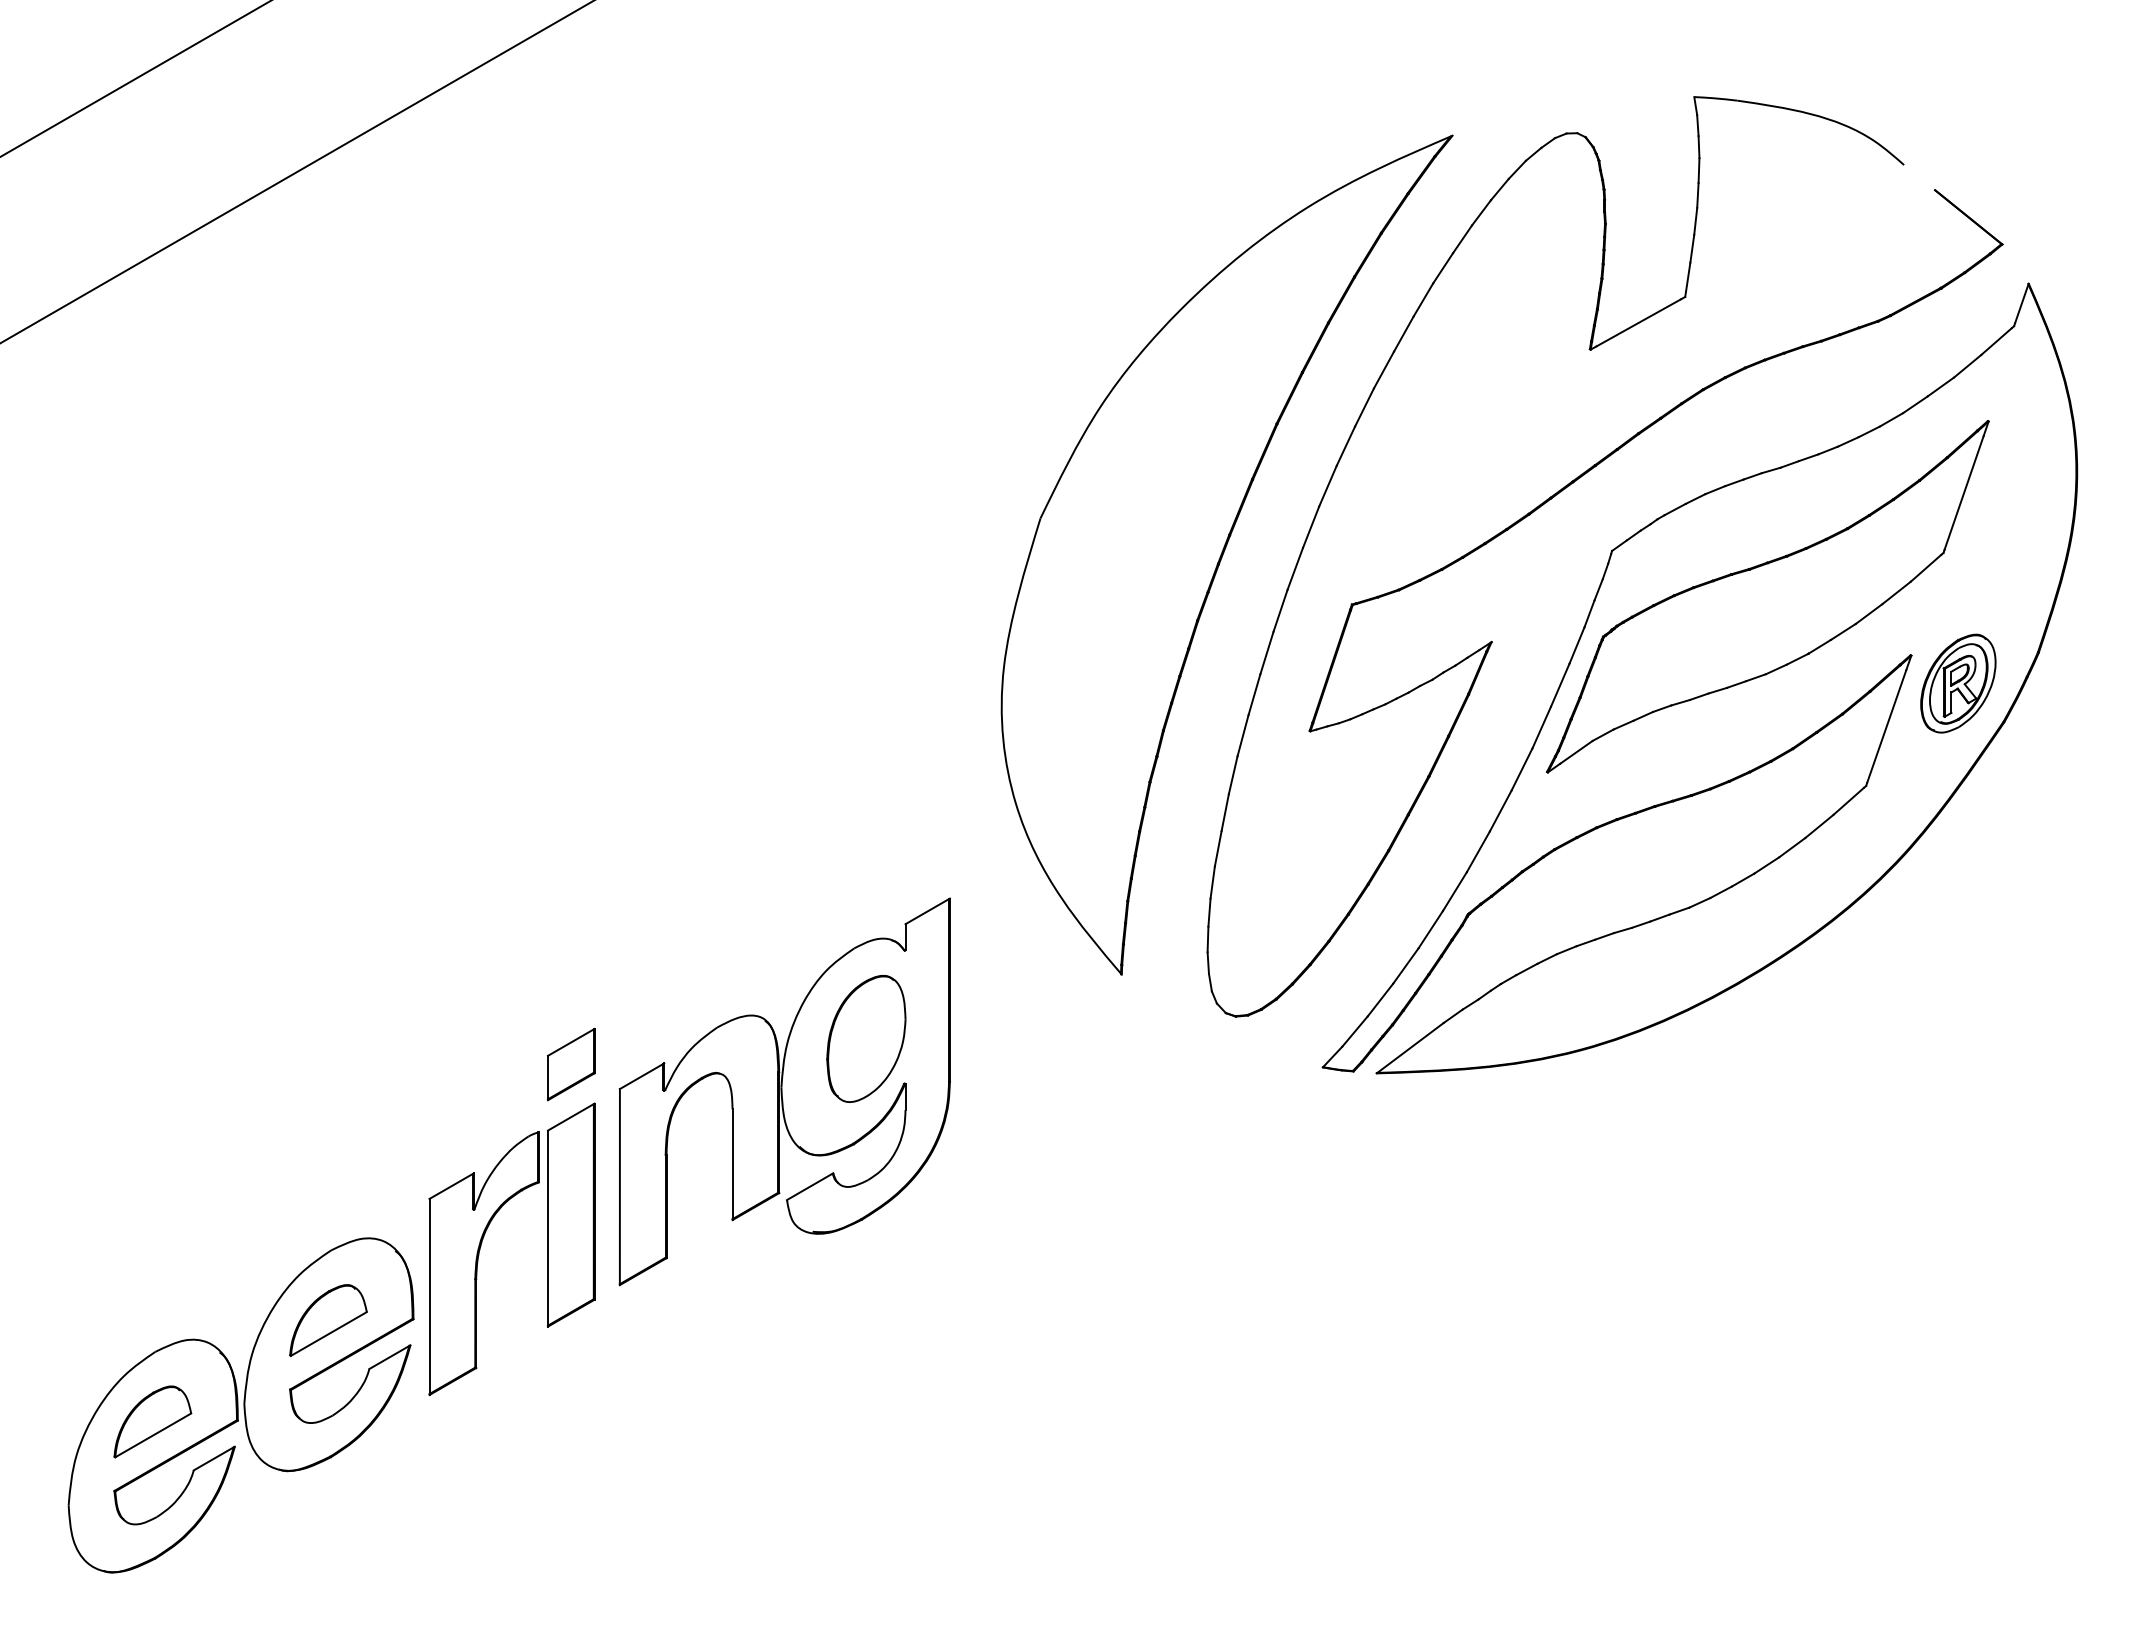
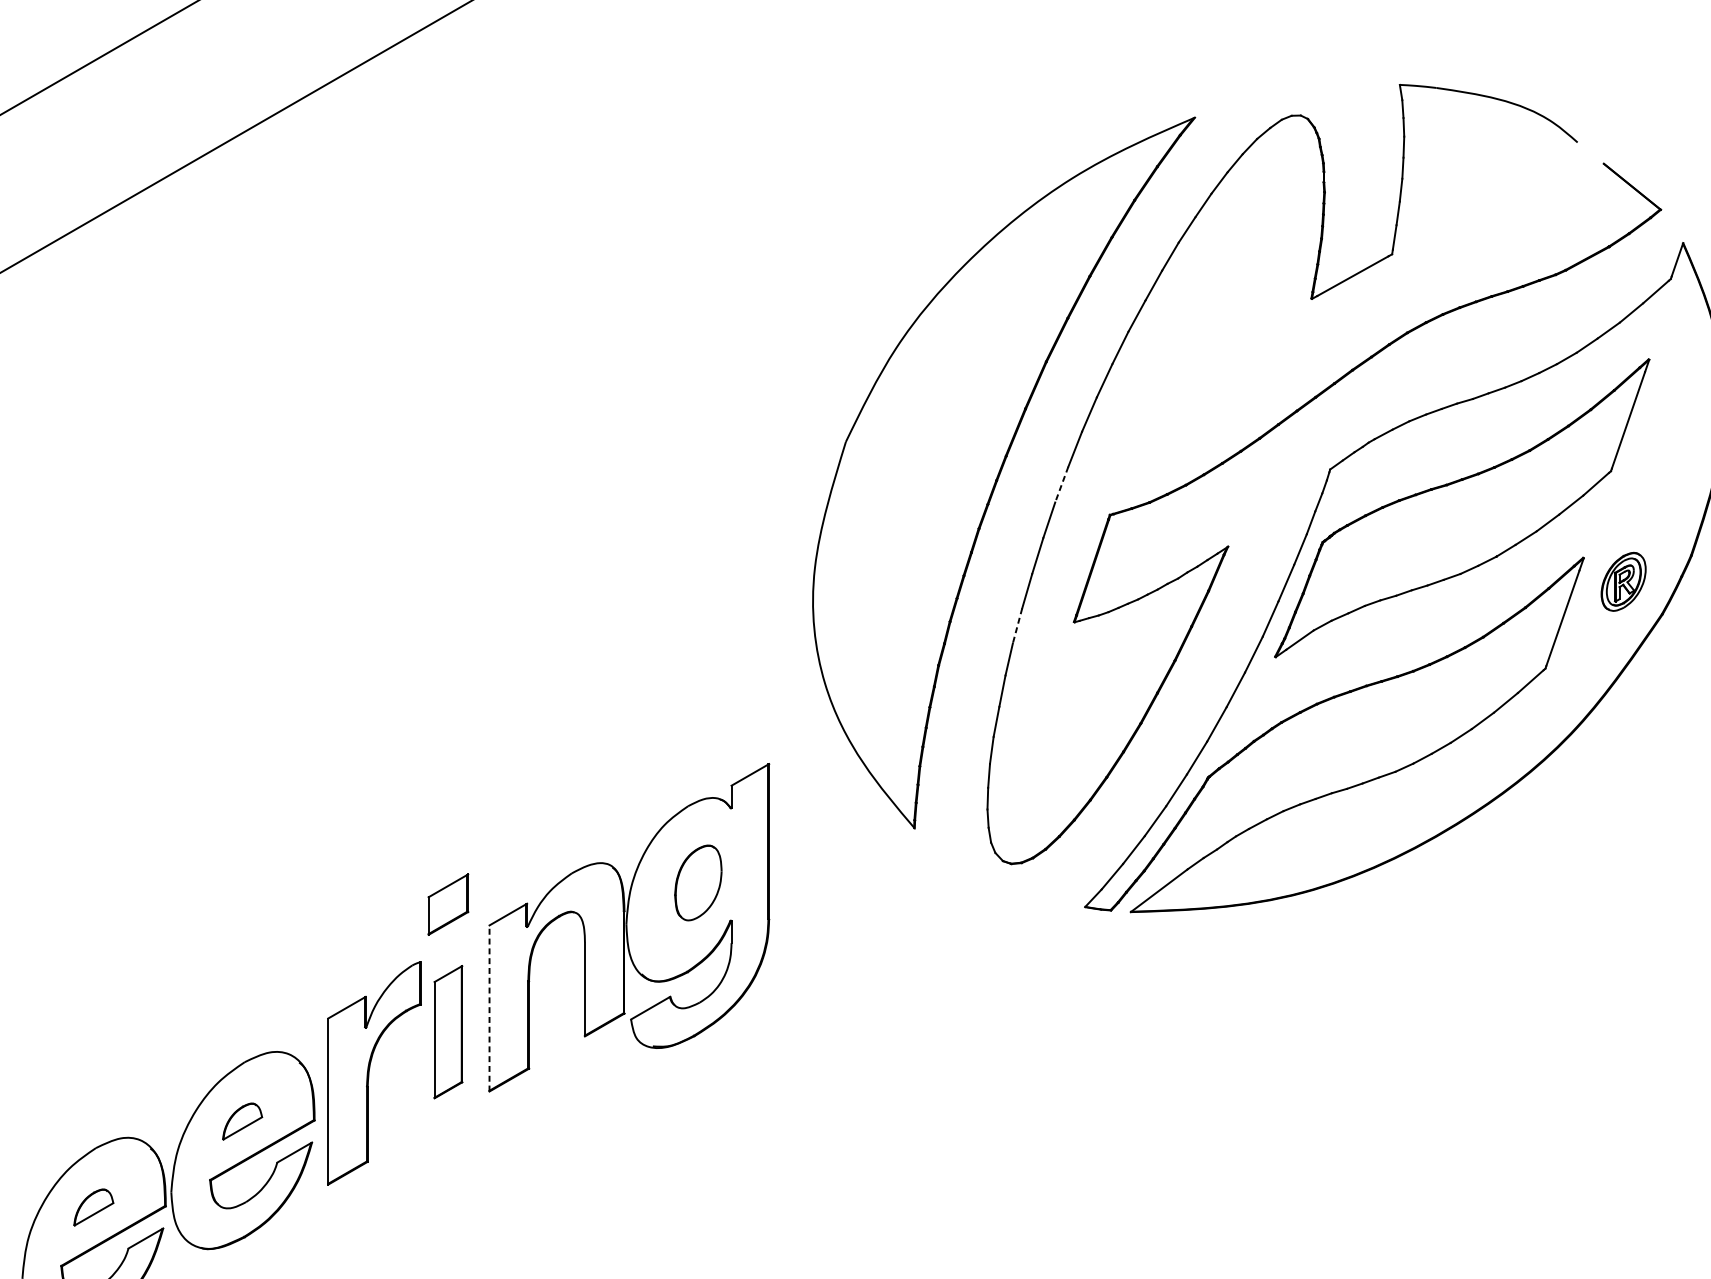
line: (1295, 569) -> (1061, 485), solid -> dashed
part: (1958, 683) -> (1623, 581), size x0.7
line: (1242, 736) -> (1017, 626), solid -> dashed
part: (866, 1038) -> (698, 882), size x0.7
line: (619, 1186) -> (489, 1007), solid -> dashed
part: (571, 1214) -> (448, 1031), size x0.7
part: (328, 1320) -> (242, 1121), size x0.6
part: (152, 1421) -> (93, 1207), size x0.6

